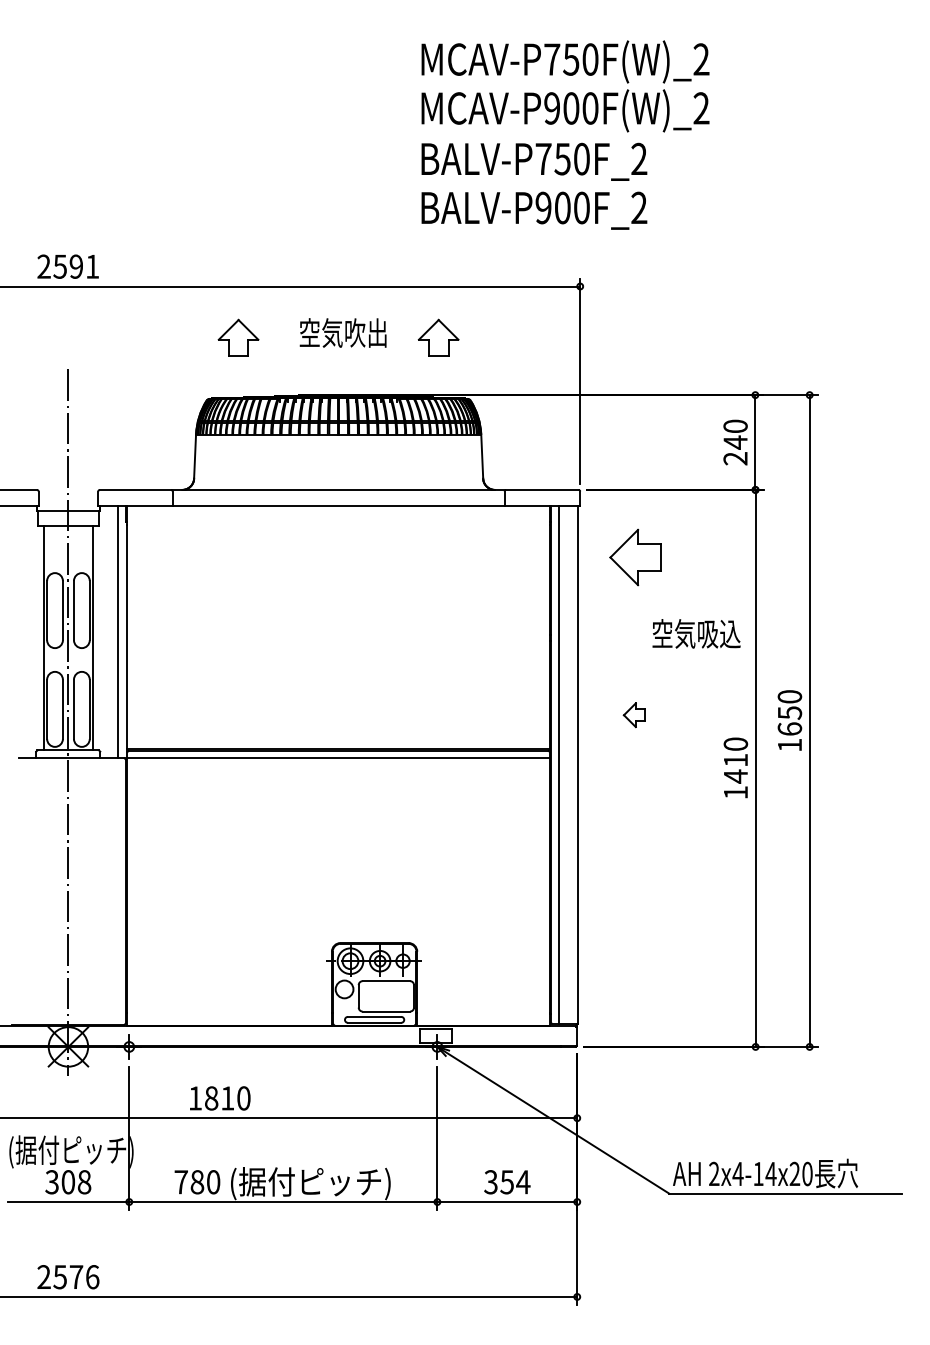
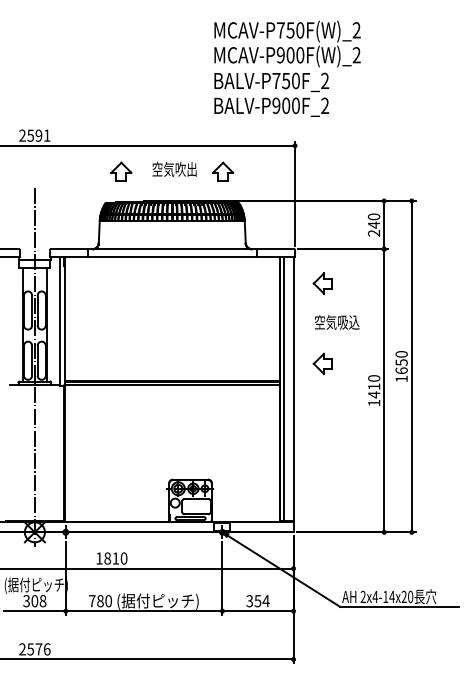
part: (634, 557) -> (322, 283), size x0.71
text: (697, 634) -> (337, 322), moved
part: (634, 714) -> (322, 363), size x1.67

